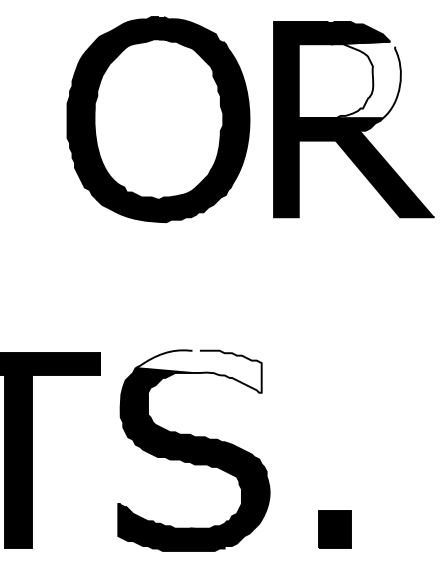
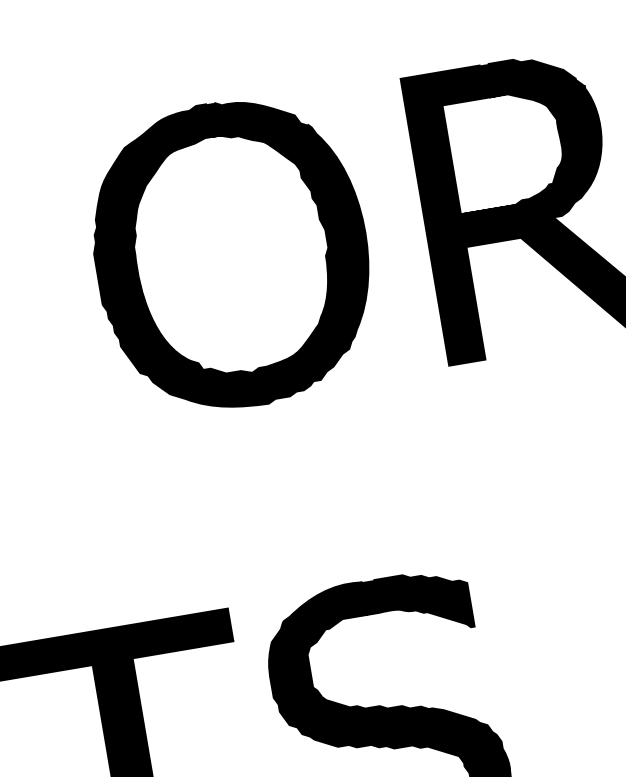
fill: (349, 79) -> (525, 144), added
part: (158, 119) -> (231, 254), moved
fill: (198, 371) -> (376, 611), added

